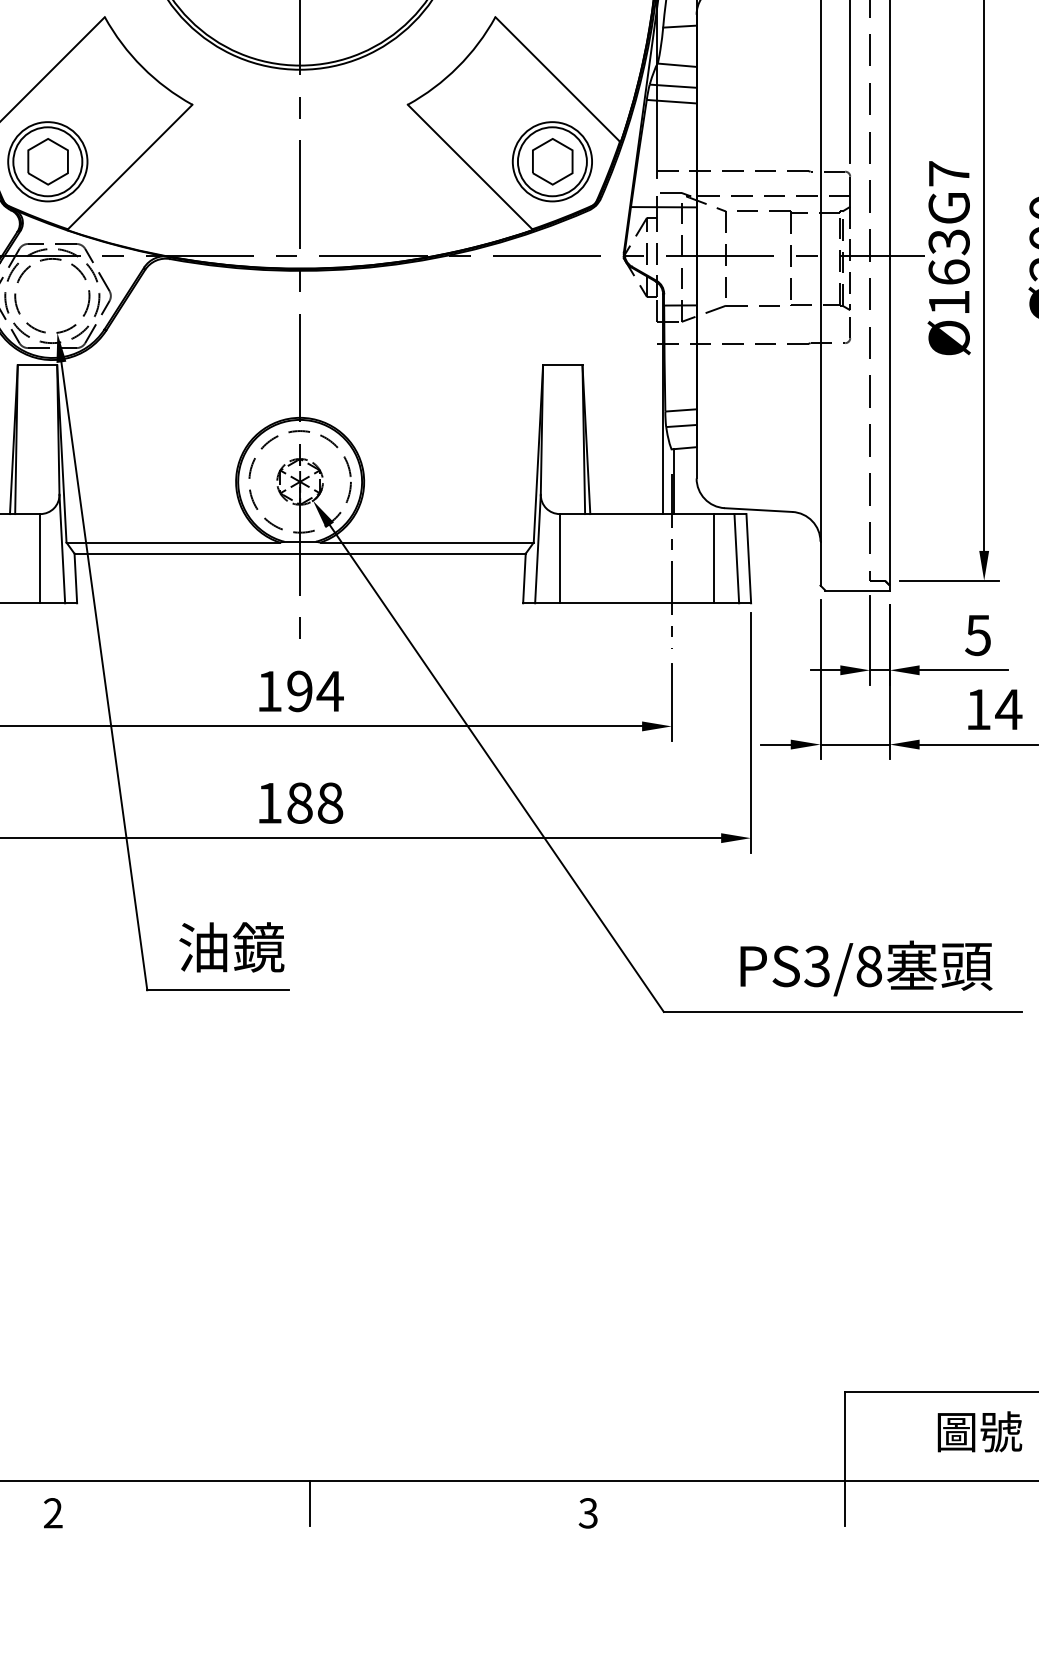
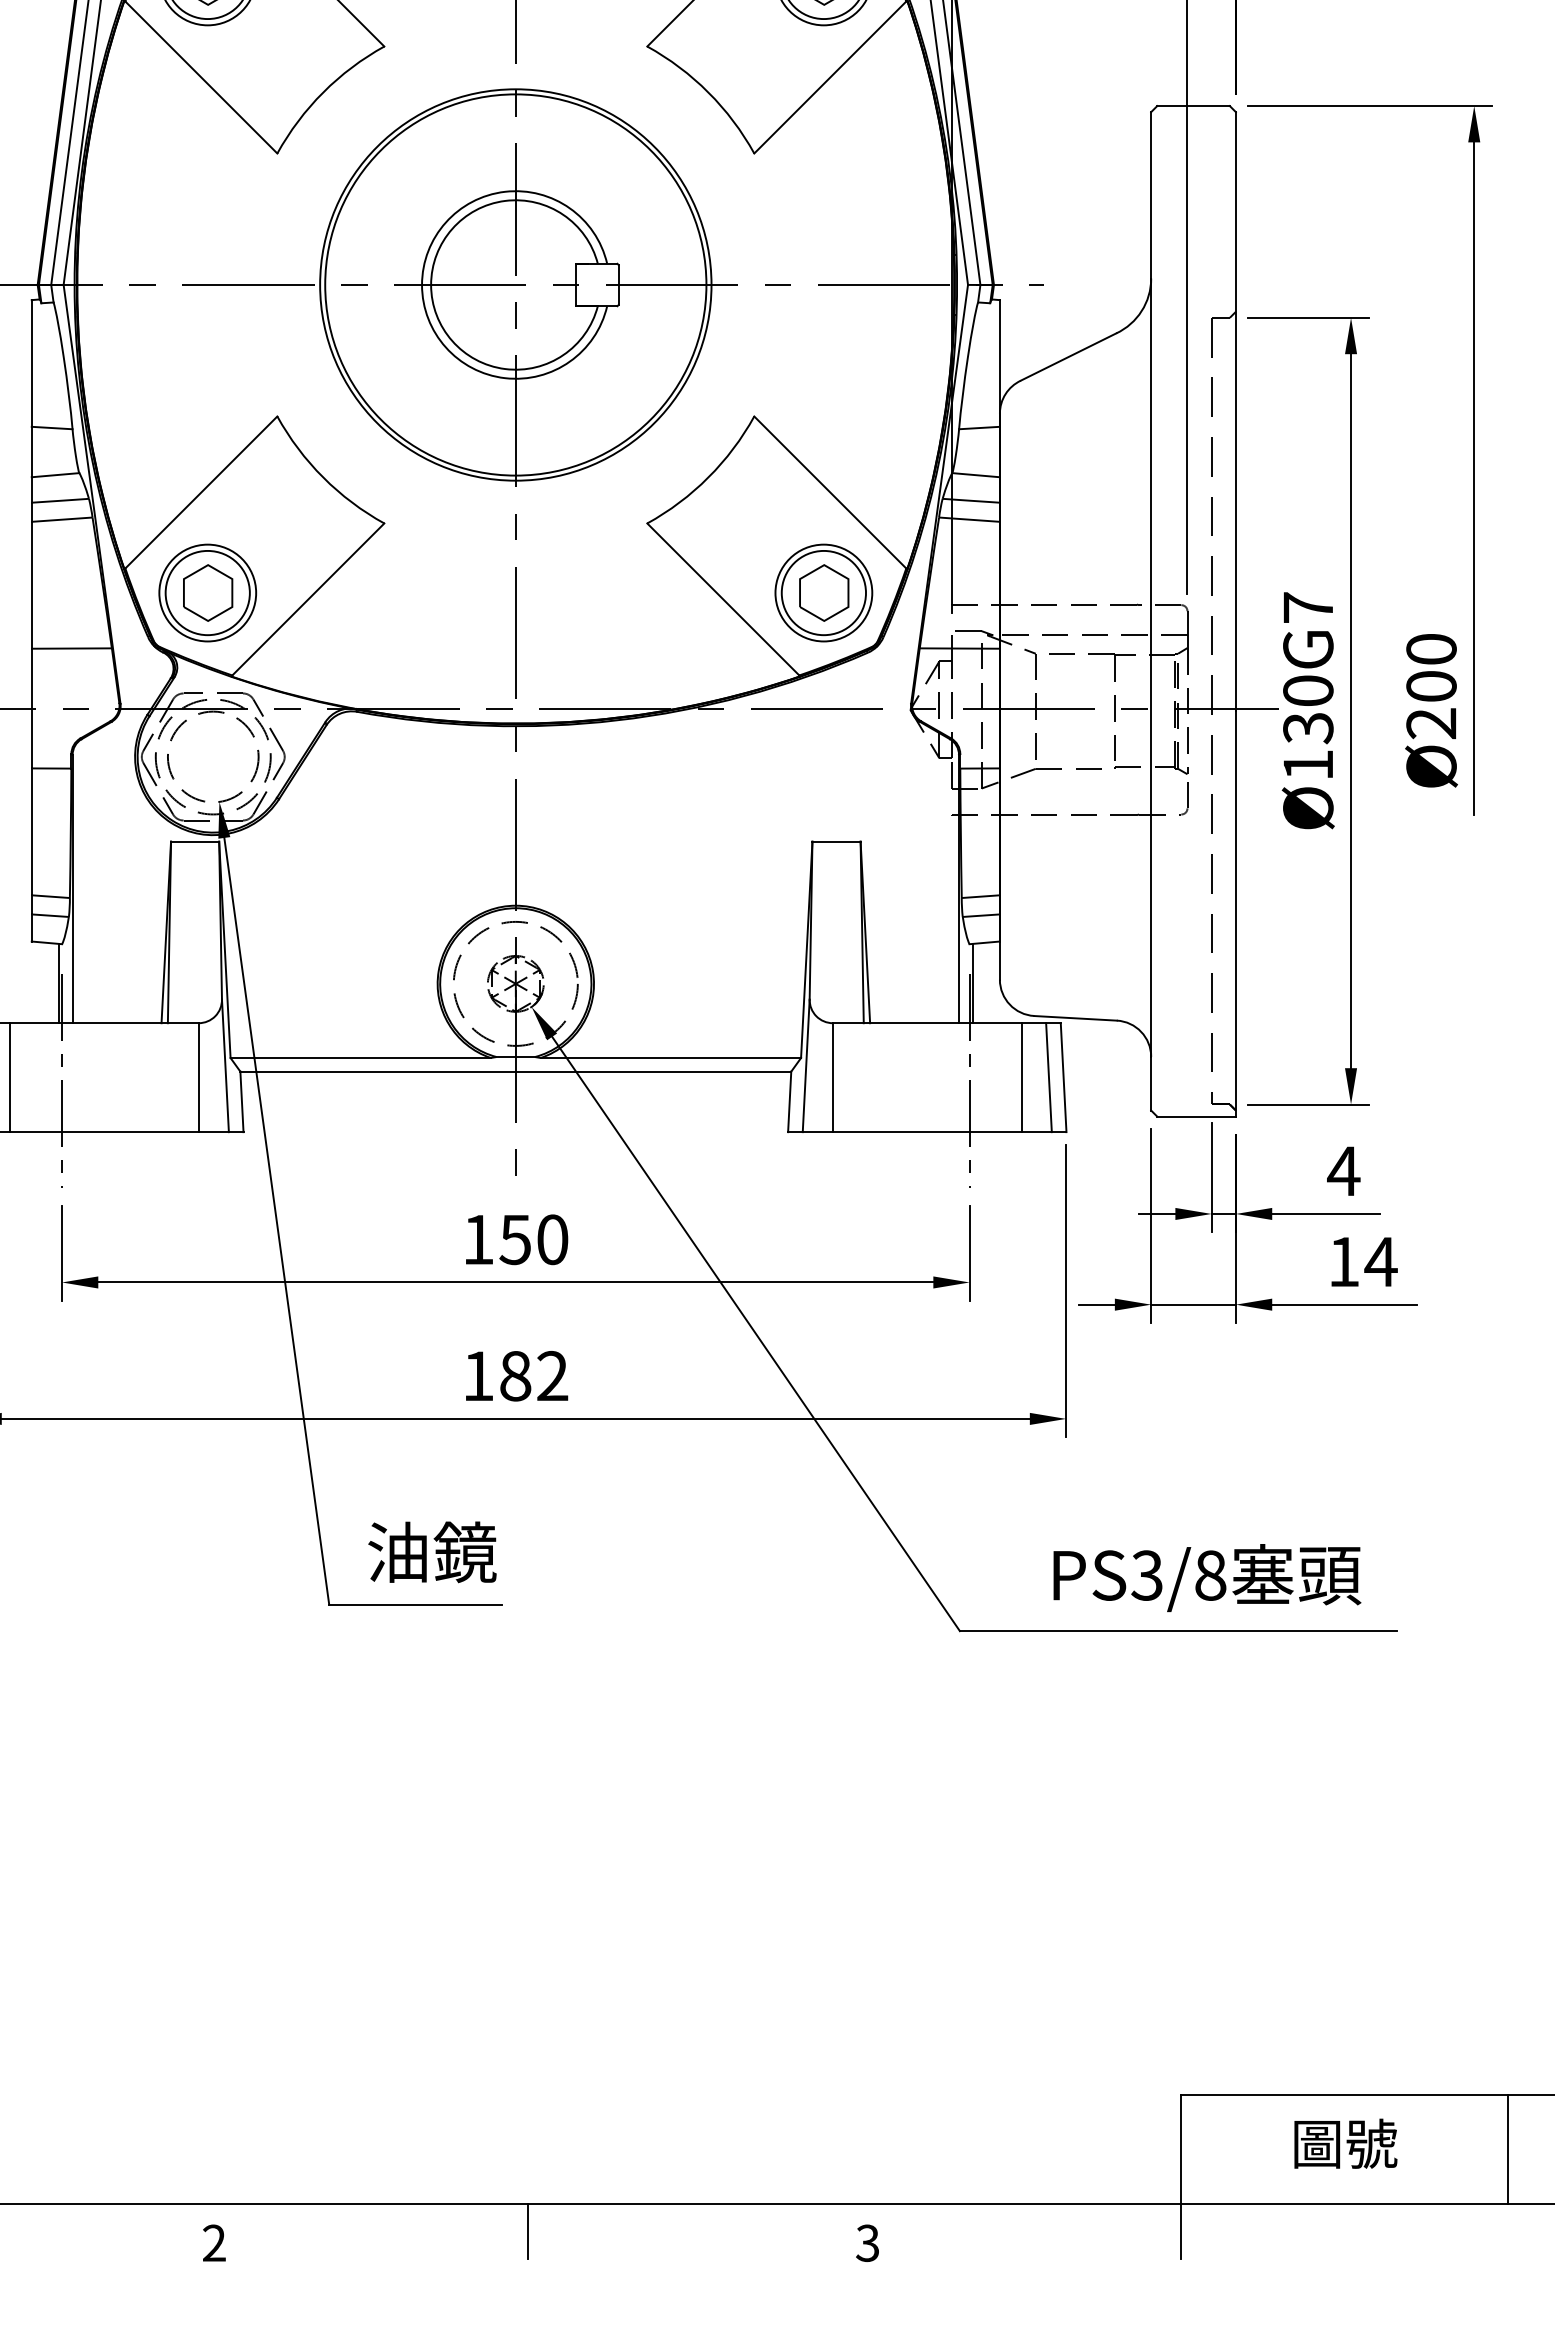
text: (949, 257) -> (1308, 709), Ø163G7 -> Ø130G7
text: (978, 635) -> (1343, 1171), 5 -> 4
text: (315, 691) -> (534, 1239), 194 -> 150
text: (330, 802) -> (552, 1375), 188 -> 182

